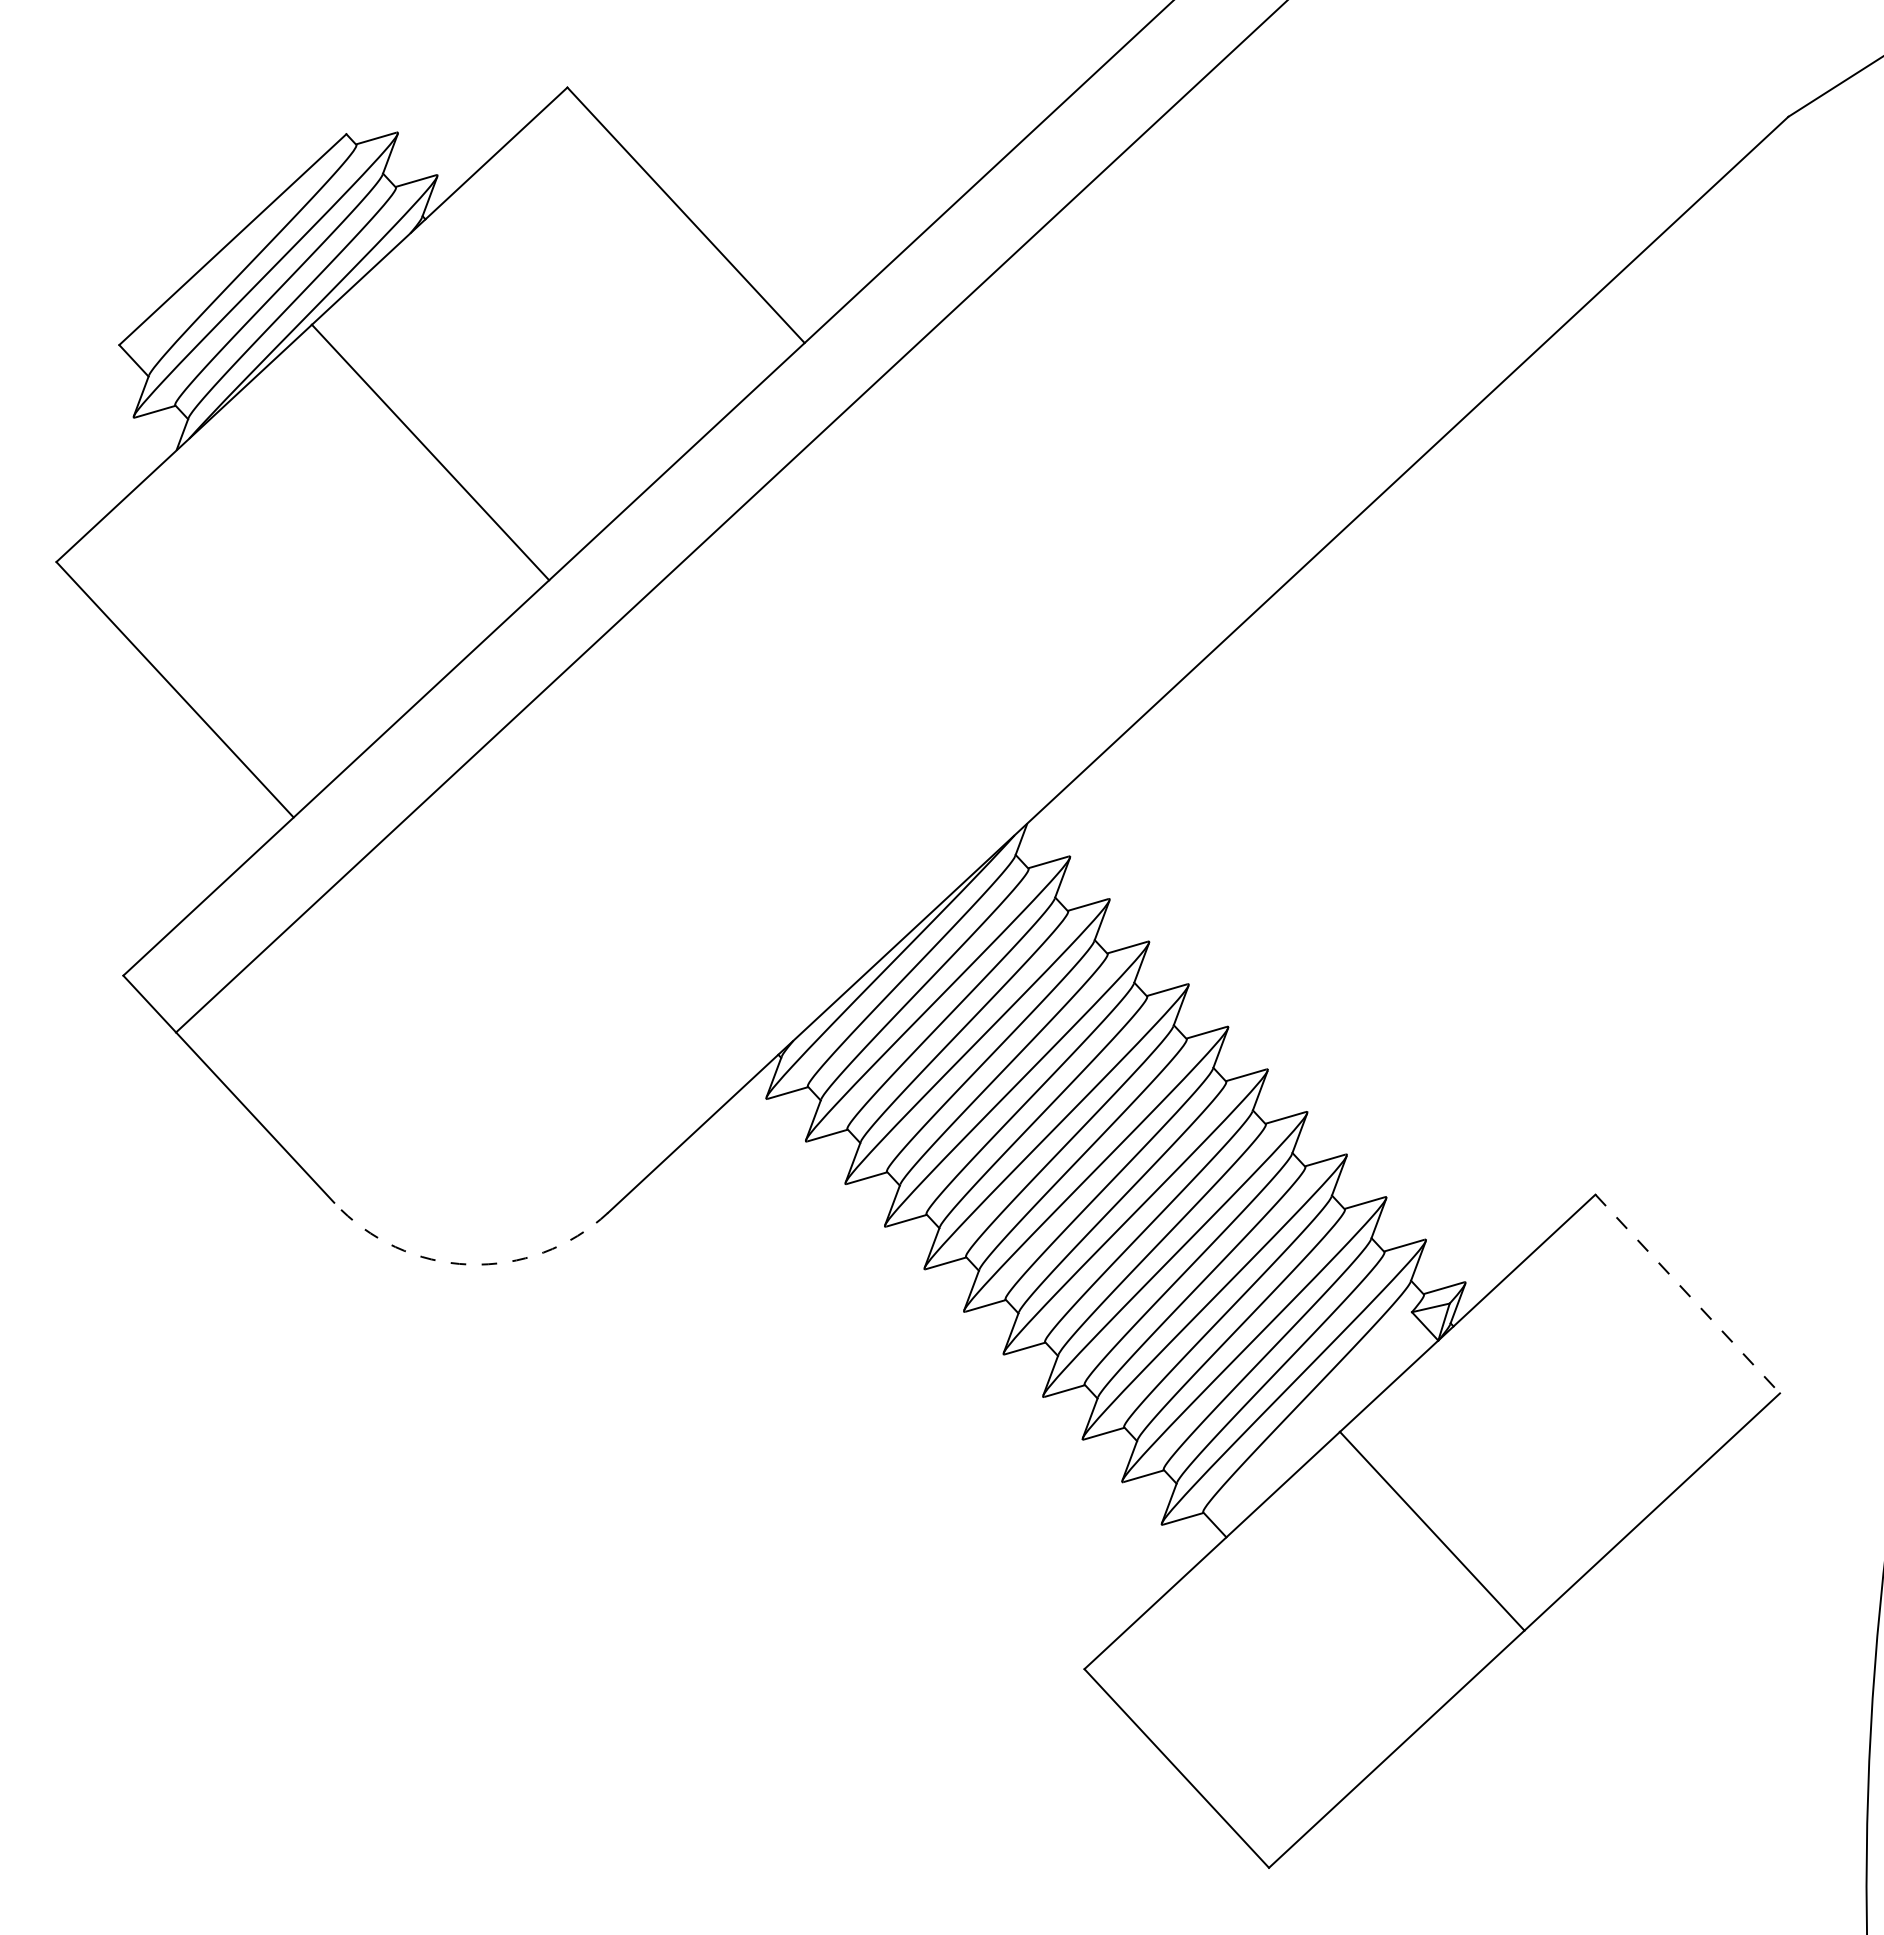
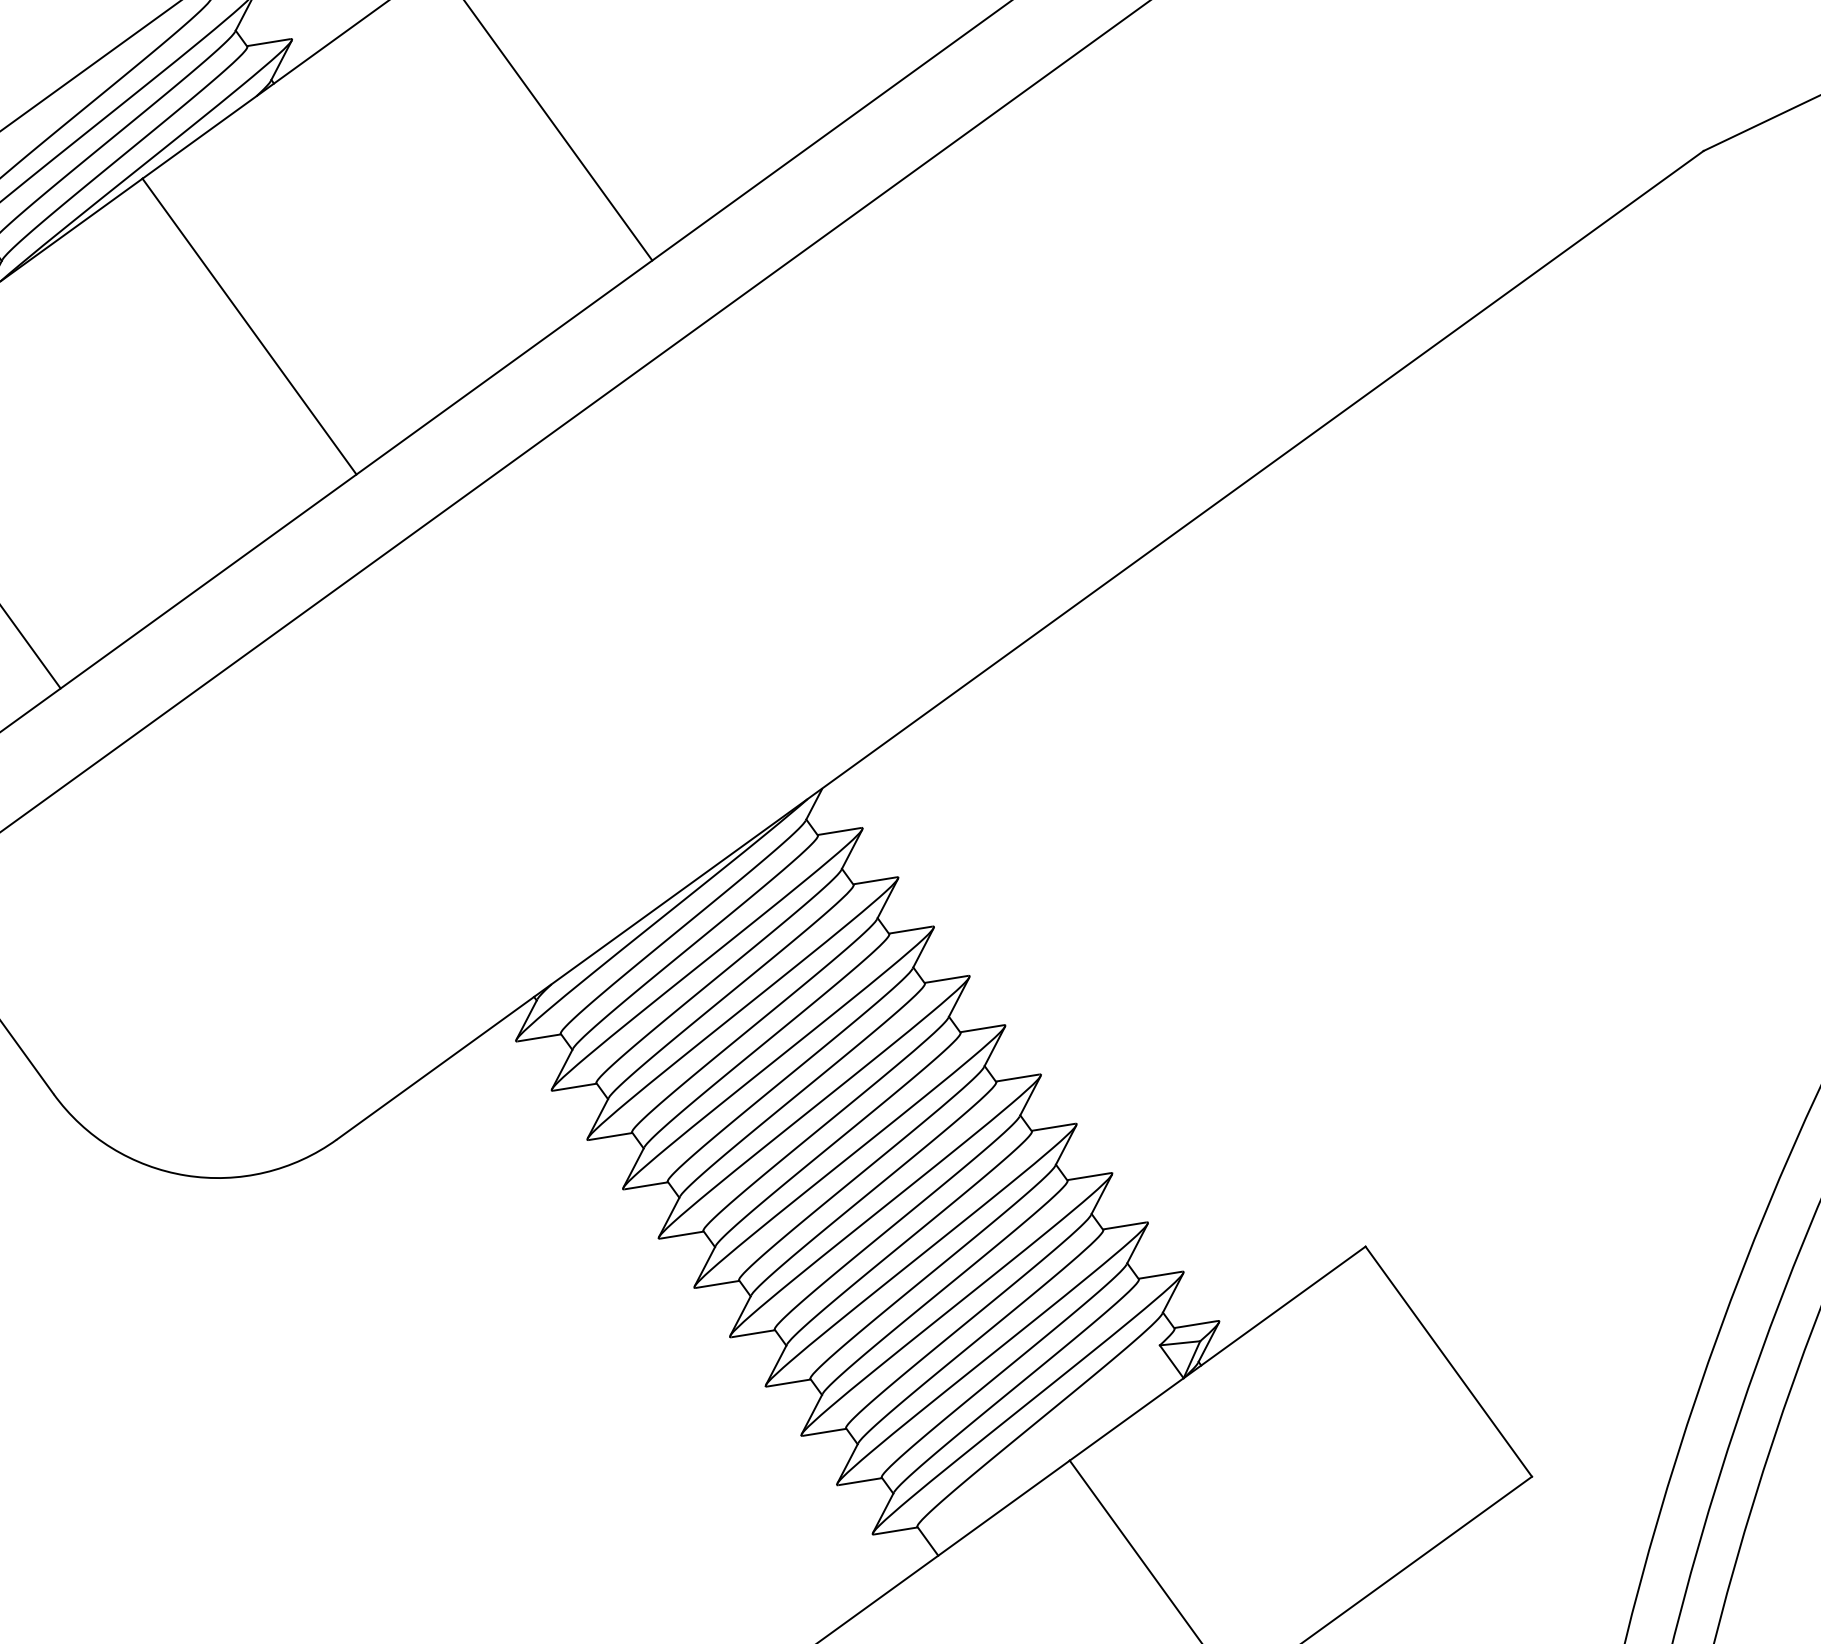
arc: (469, 1264) -> (186, 1175), dashed -> solid
line: (1687, 1294) -> (1448, 1362), dashed -> solid

